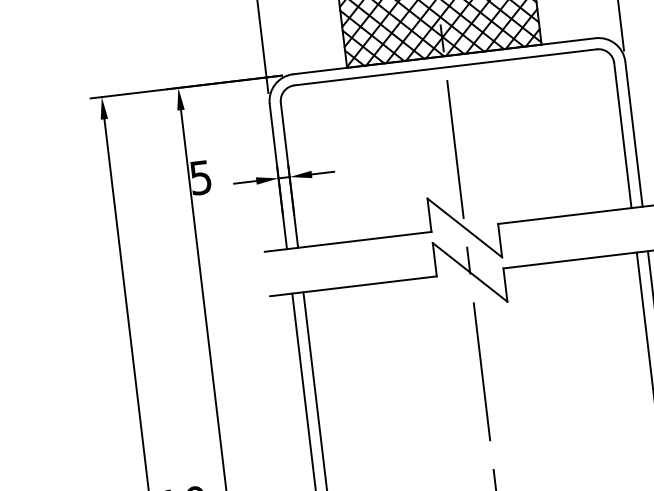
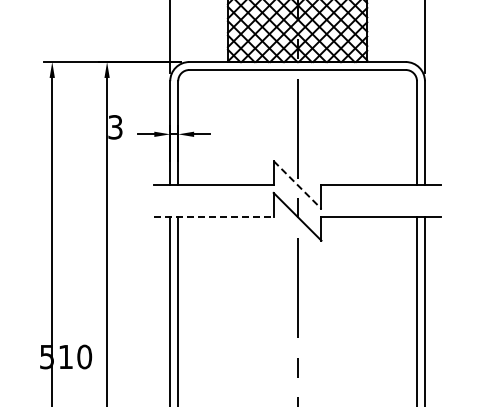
text: (200, 176) -> (115, 126), 5 -> 3
line: (464, 228) -> (297, 185), solid -> dashed
line: (354, 285) -> (214, 216), solid -> dashed

